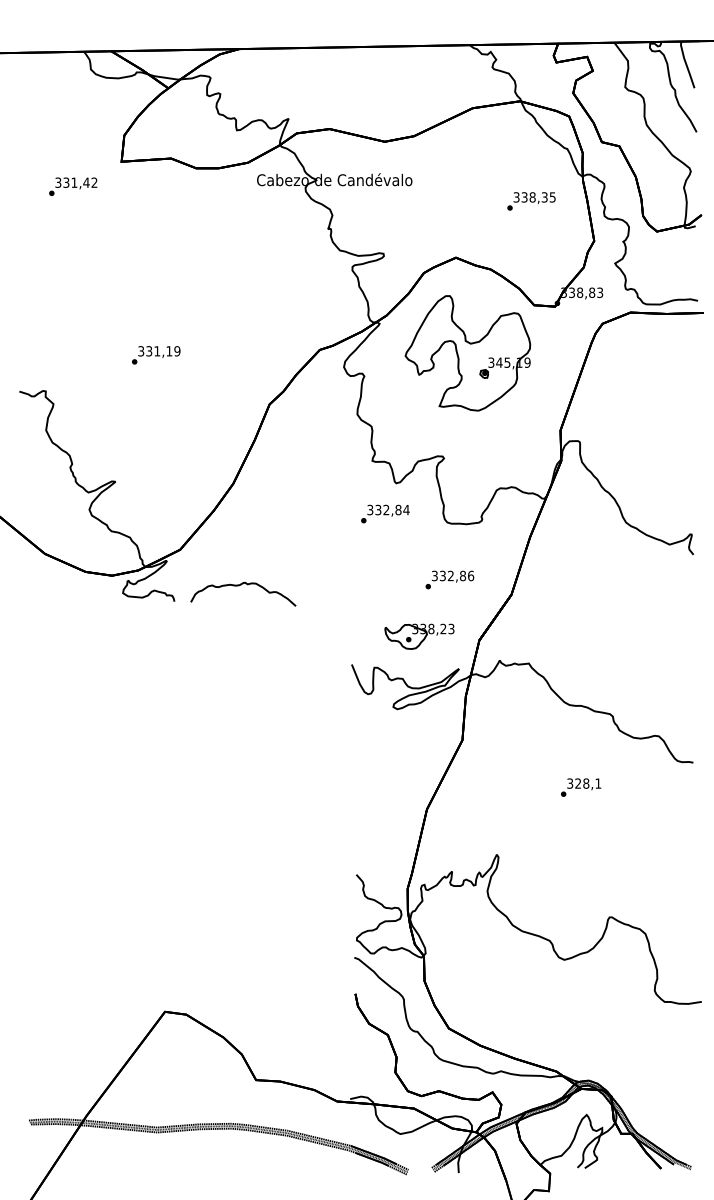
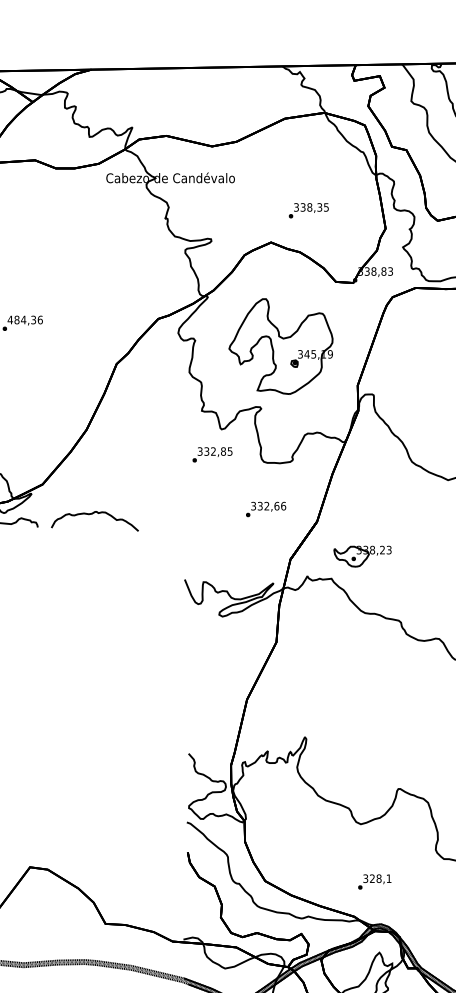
text: (531, 201) -> (308, 210), moved
text: (158, 351) -> (24, 320), 331,19 -> 484,36
part: (467, 353) -> (280, 346), moved
text: (406, 510) -> (230, 451), 332,84 -> 332,85
text: (462, 575) -> (276, 505), 332,86 -> 332,66
part: (419, 636) -> (362, 556), moved
text: (581, 787) -> (375, 881), moved

